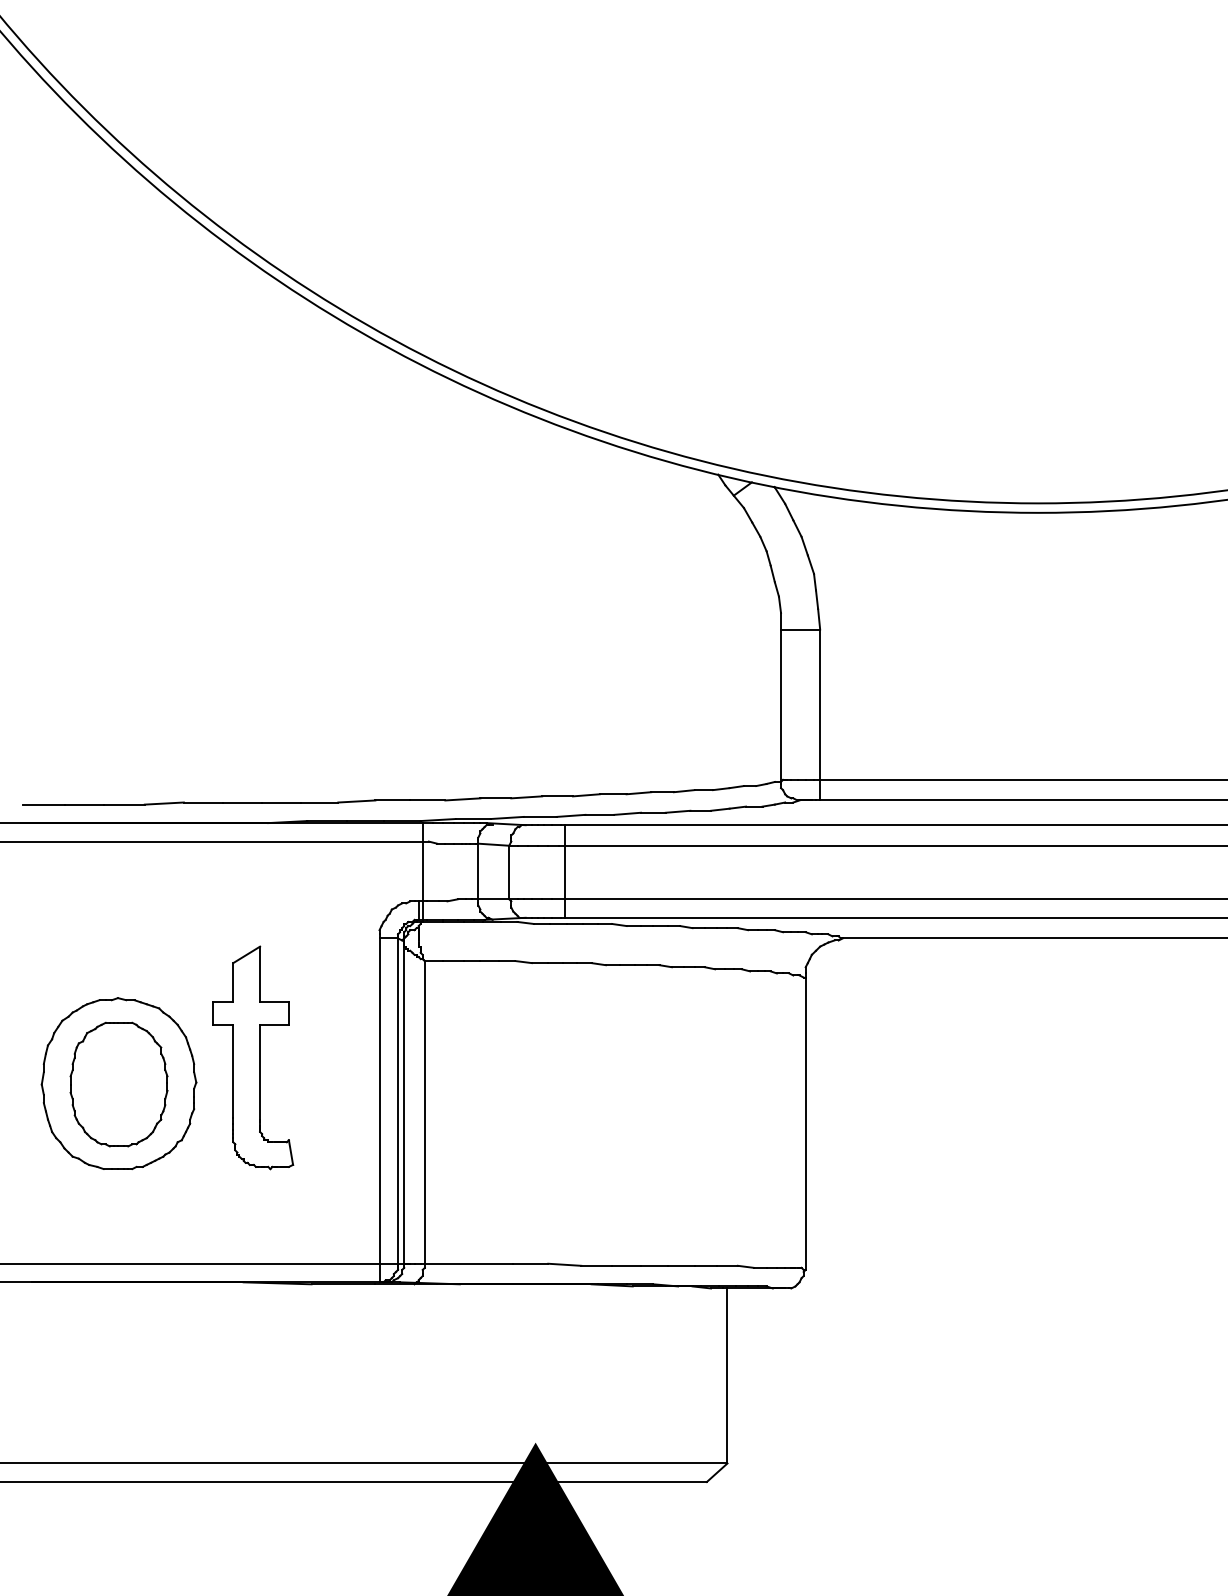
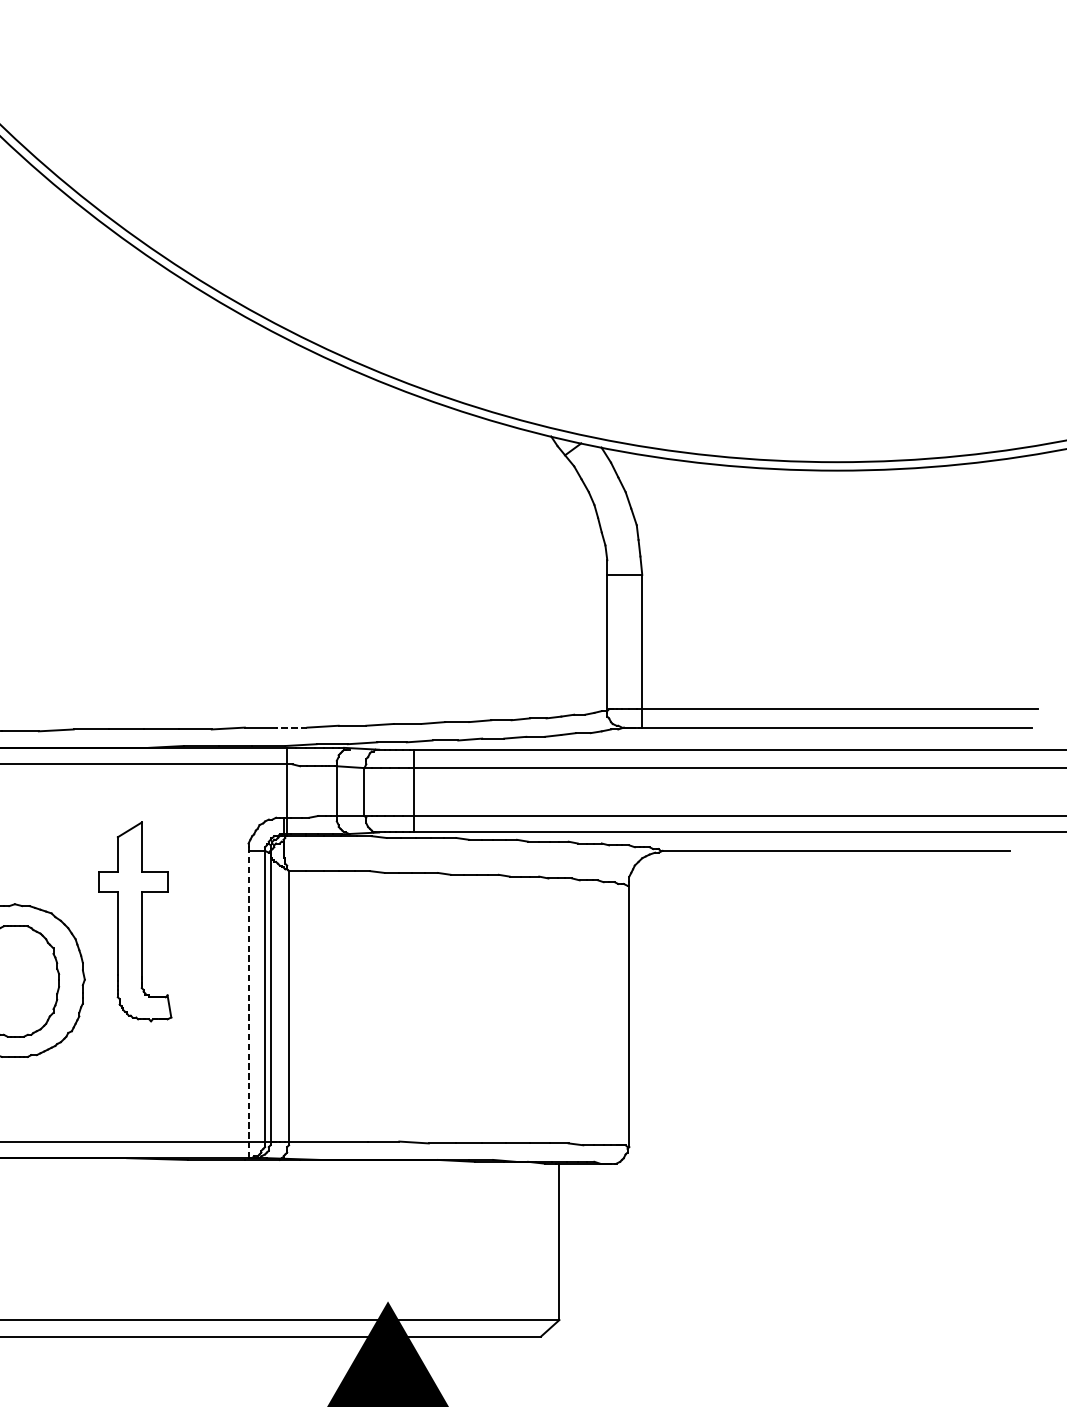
line: (427, 800) -> (291, 727), solid -> dashed
part: (253, 1057) -> (135, 921), moved
line: (379, 1110) -> (248, 1004), solid -> dashed

